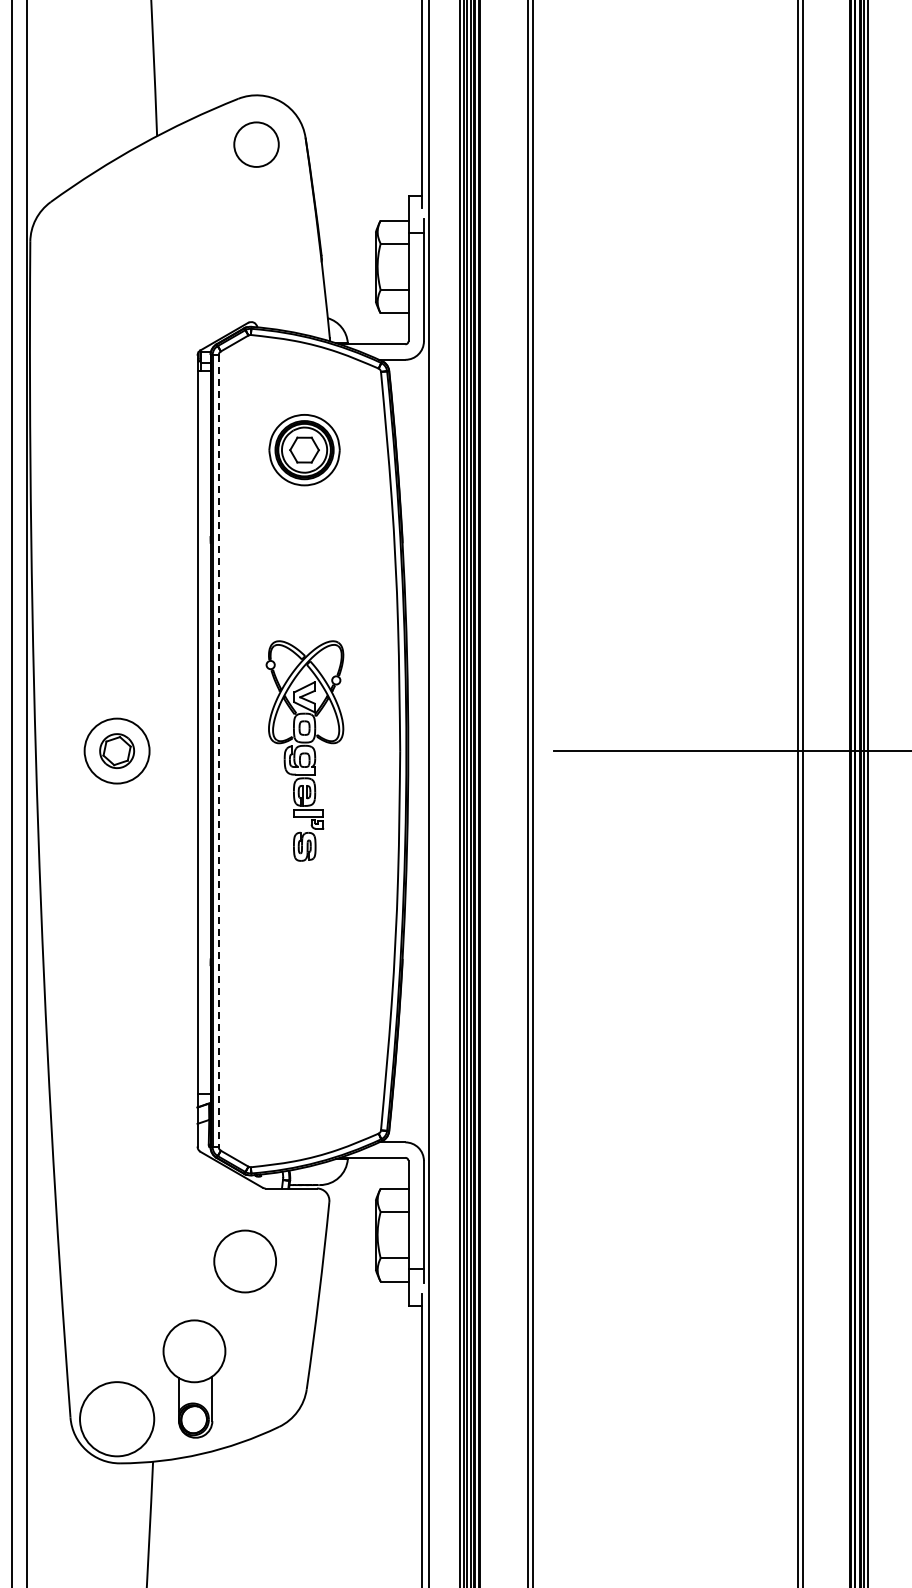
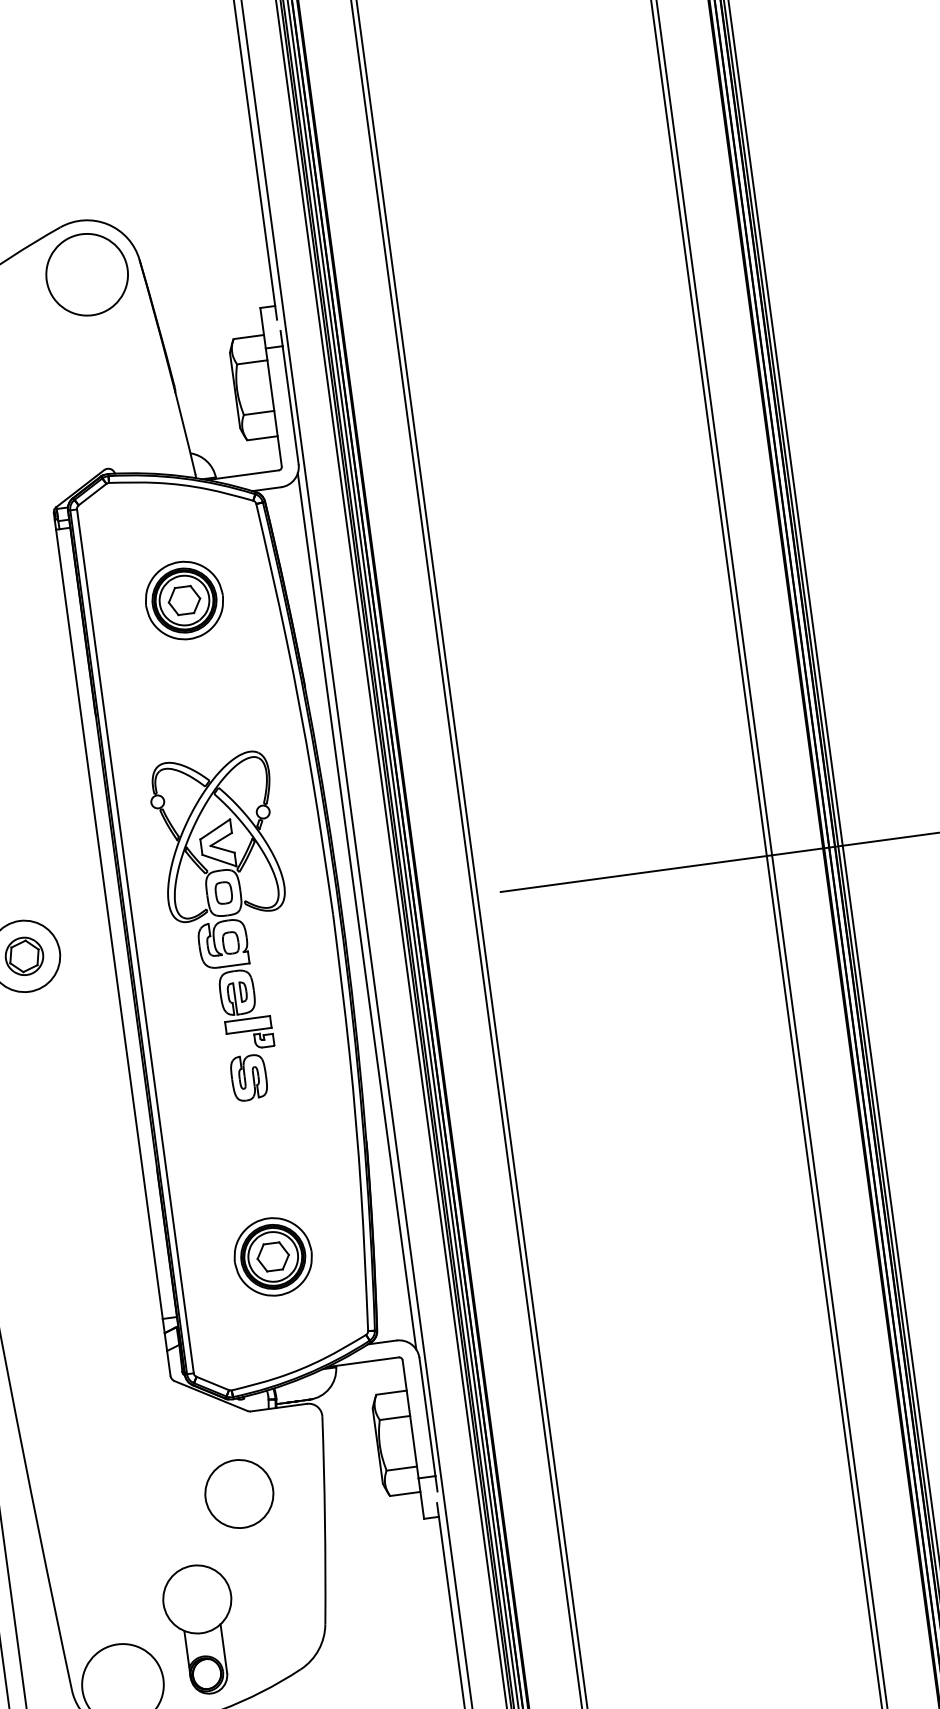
circle: (256, 144) -> (87, 274), size x1.67
part: (304, 750) -> (228, 928), size x1.43
line: (422, 750) -> (357, 910), added
line: (218, 751) -> (135, 941), dashed -> solid
part: (304, 1051) -> (273, 1256), added

